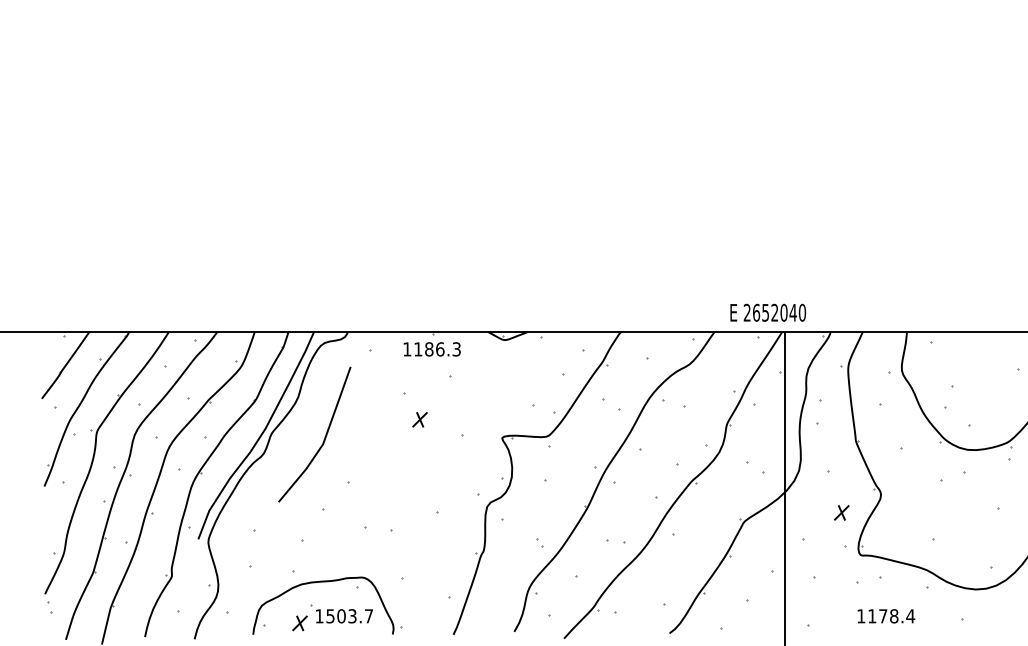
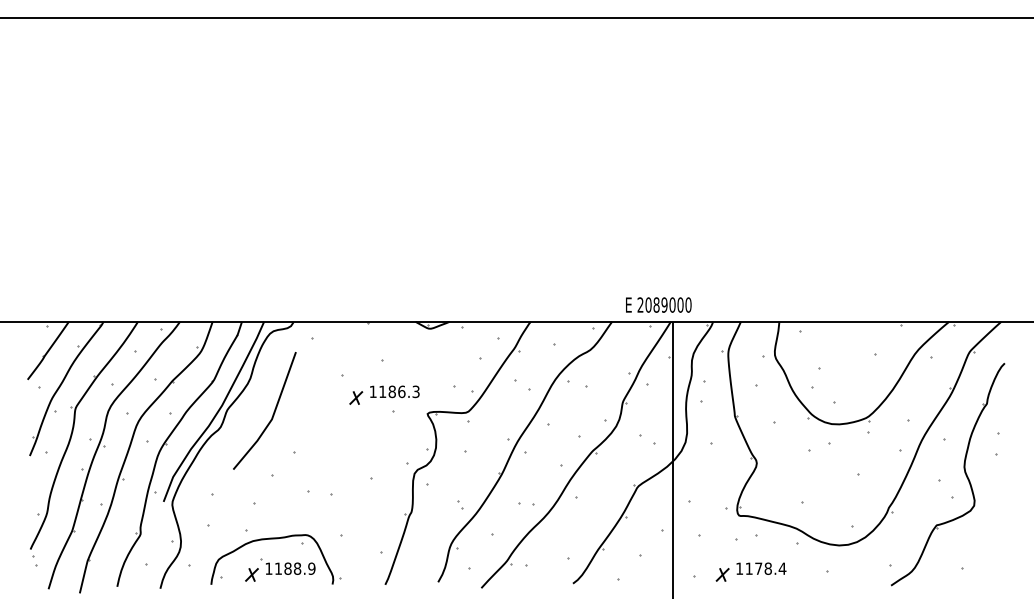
text: (774, 312) -> (664, 304), 2652040 -> 2089000
text: (431, 348) -> (394, 391), moved
part: (841, 512) -> (722, 574), moved
text: (350, 615) -> (295, 568), 1503.7 -> 1188.9

